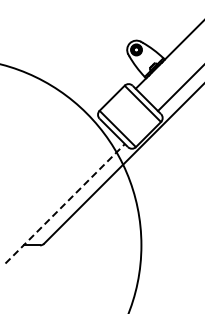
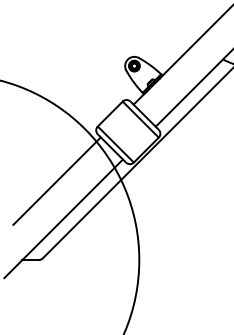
line: (58, 165) -> (56, 180), added
line: (65, 203) -> (63, 218), dashed -> solid

